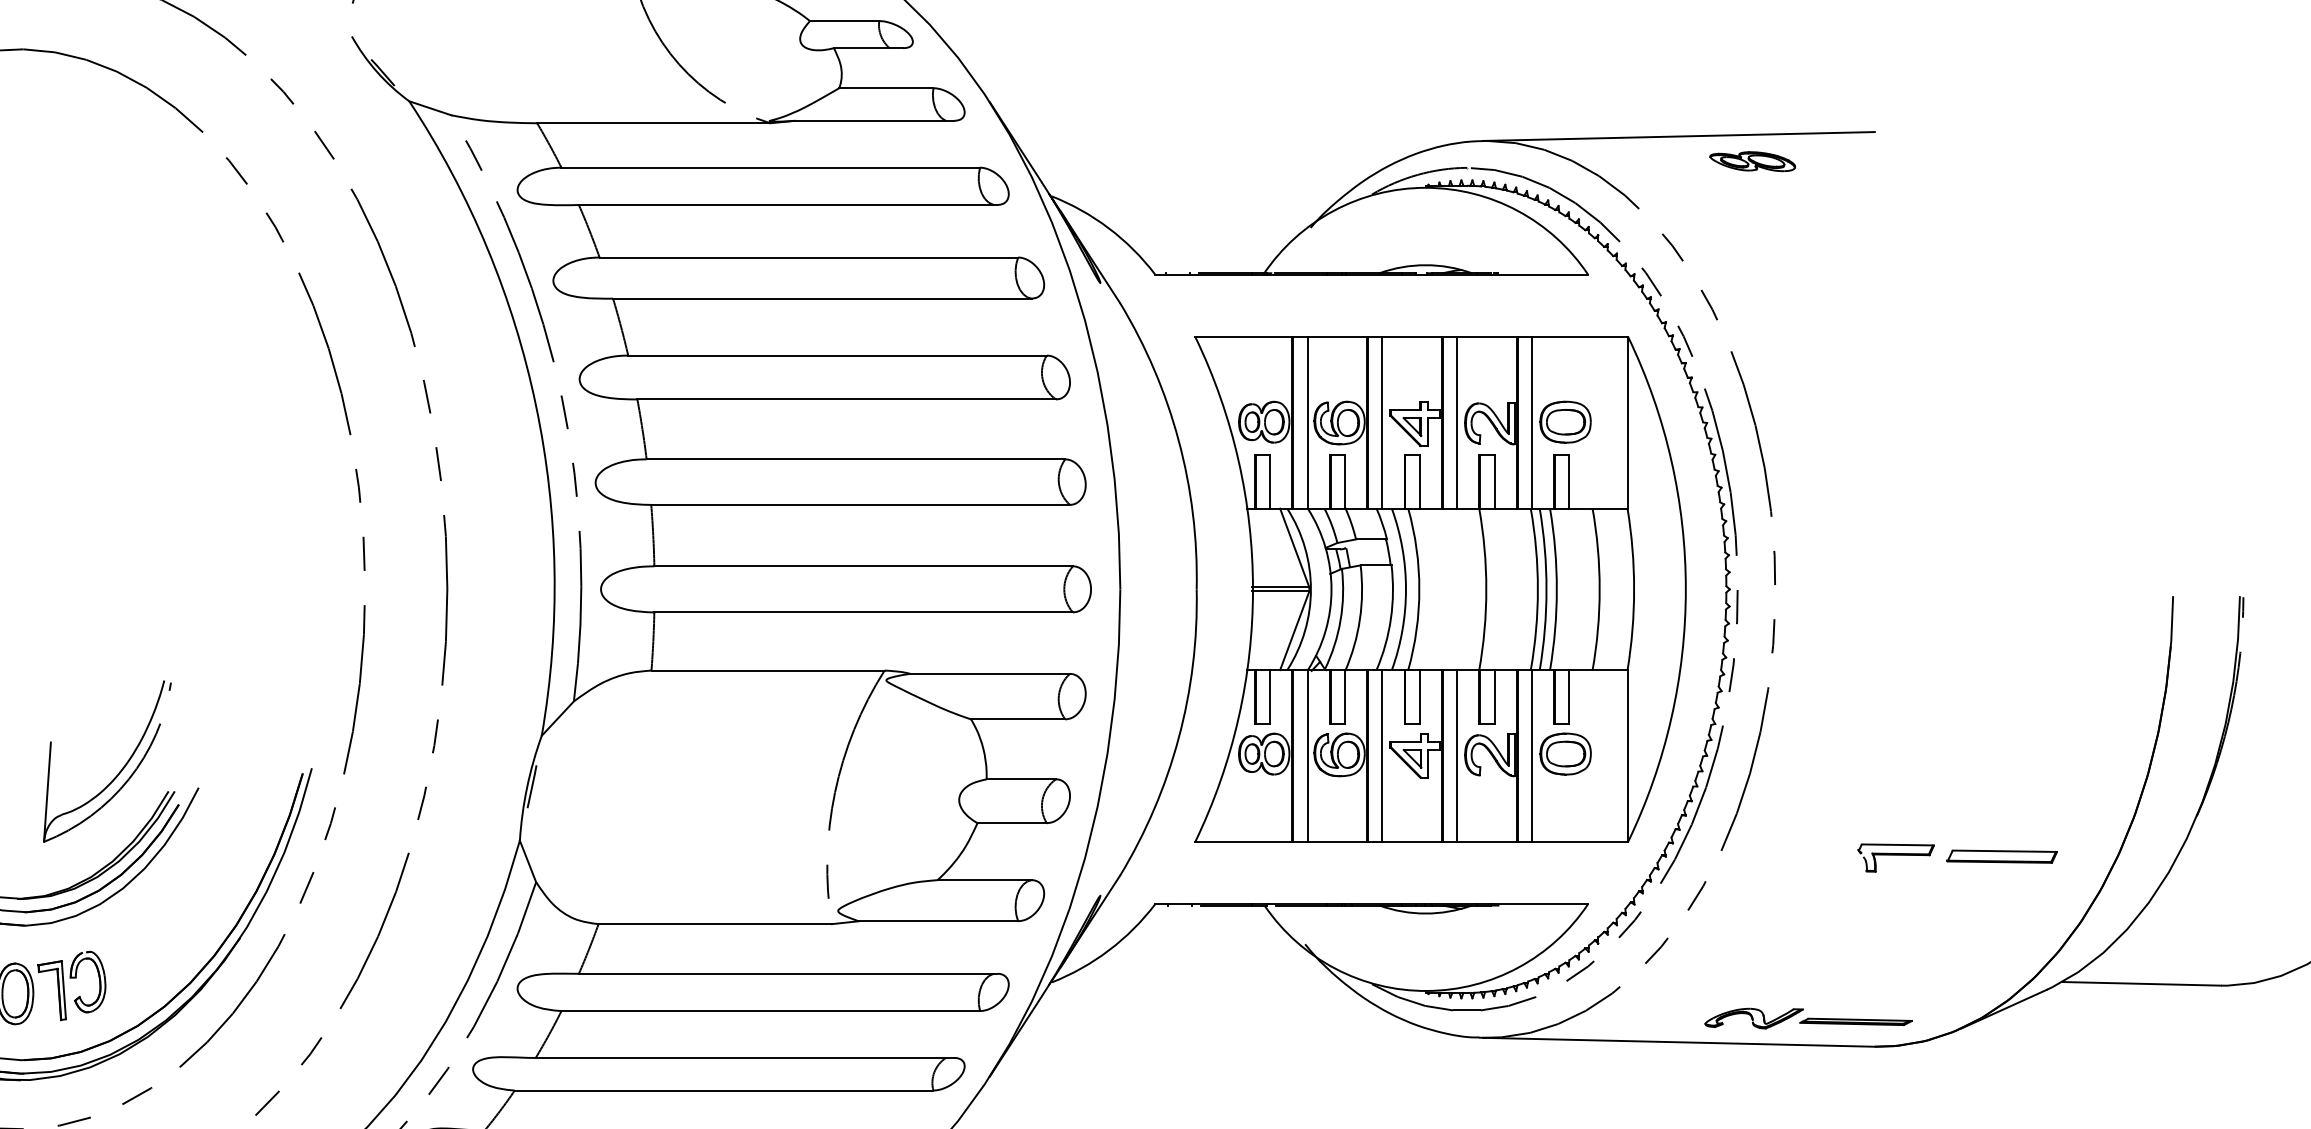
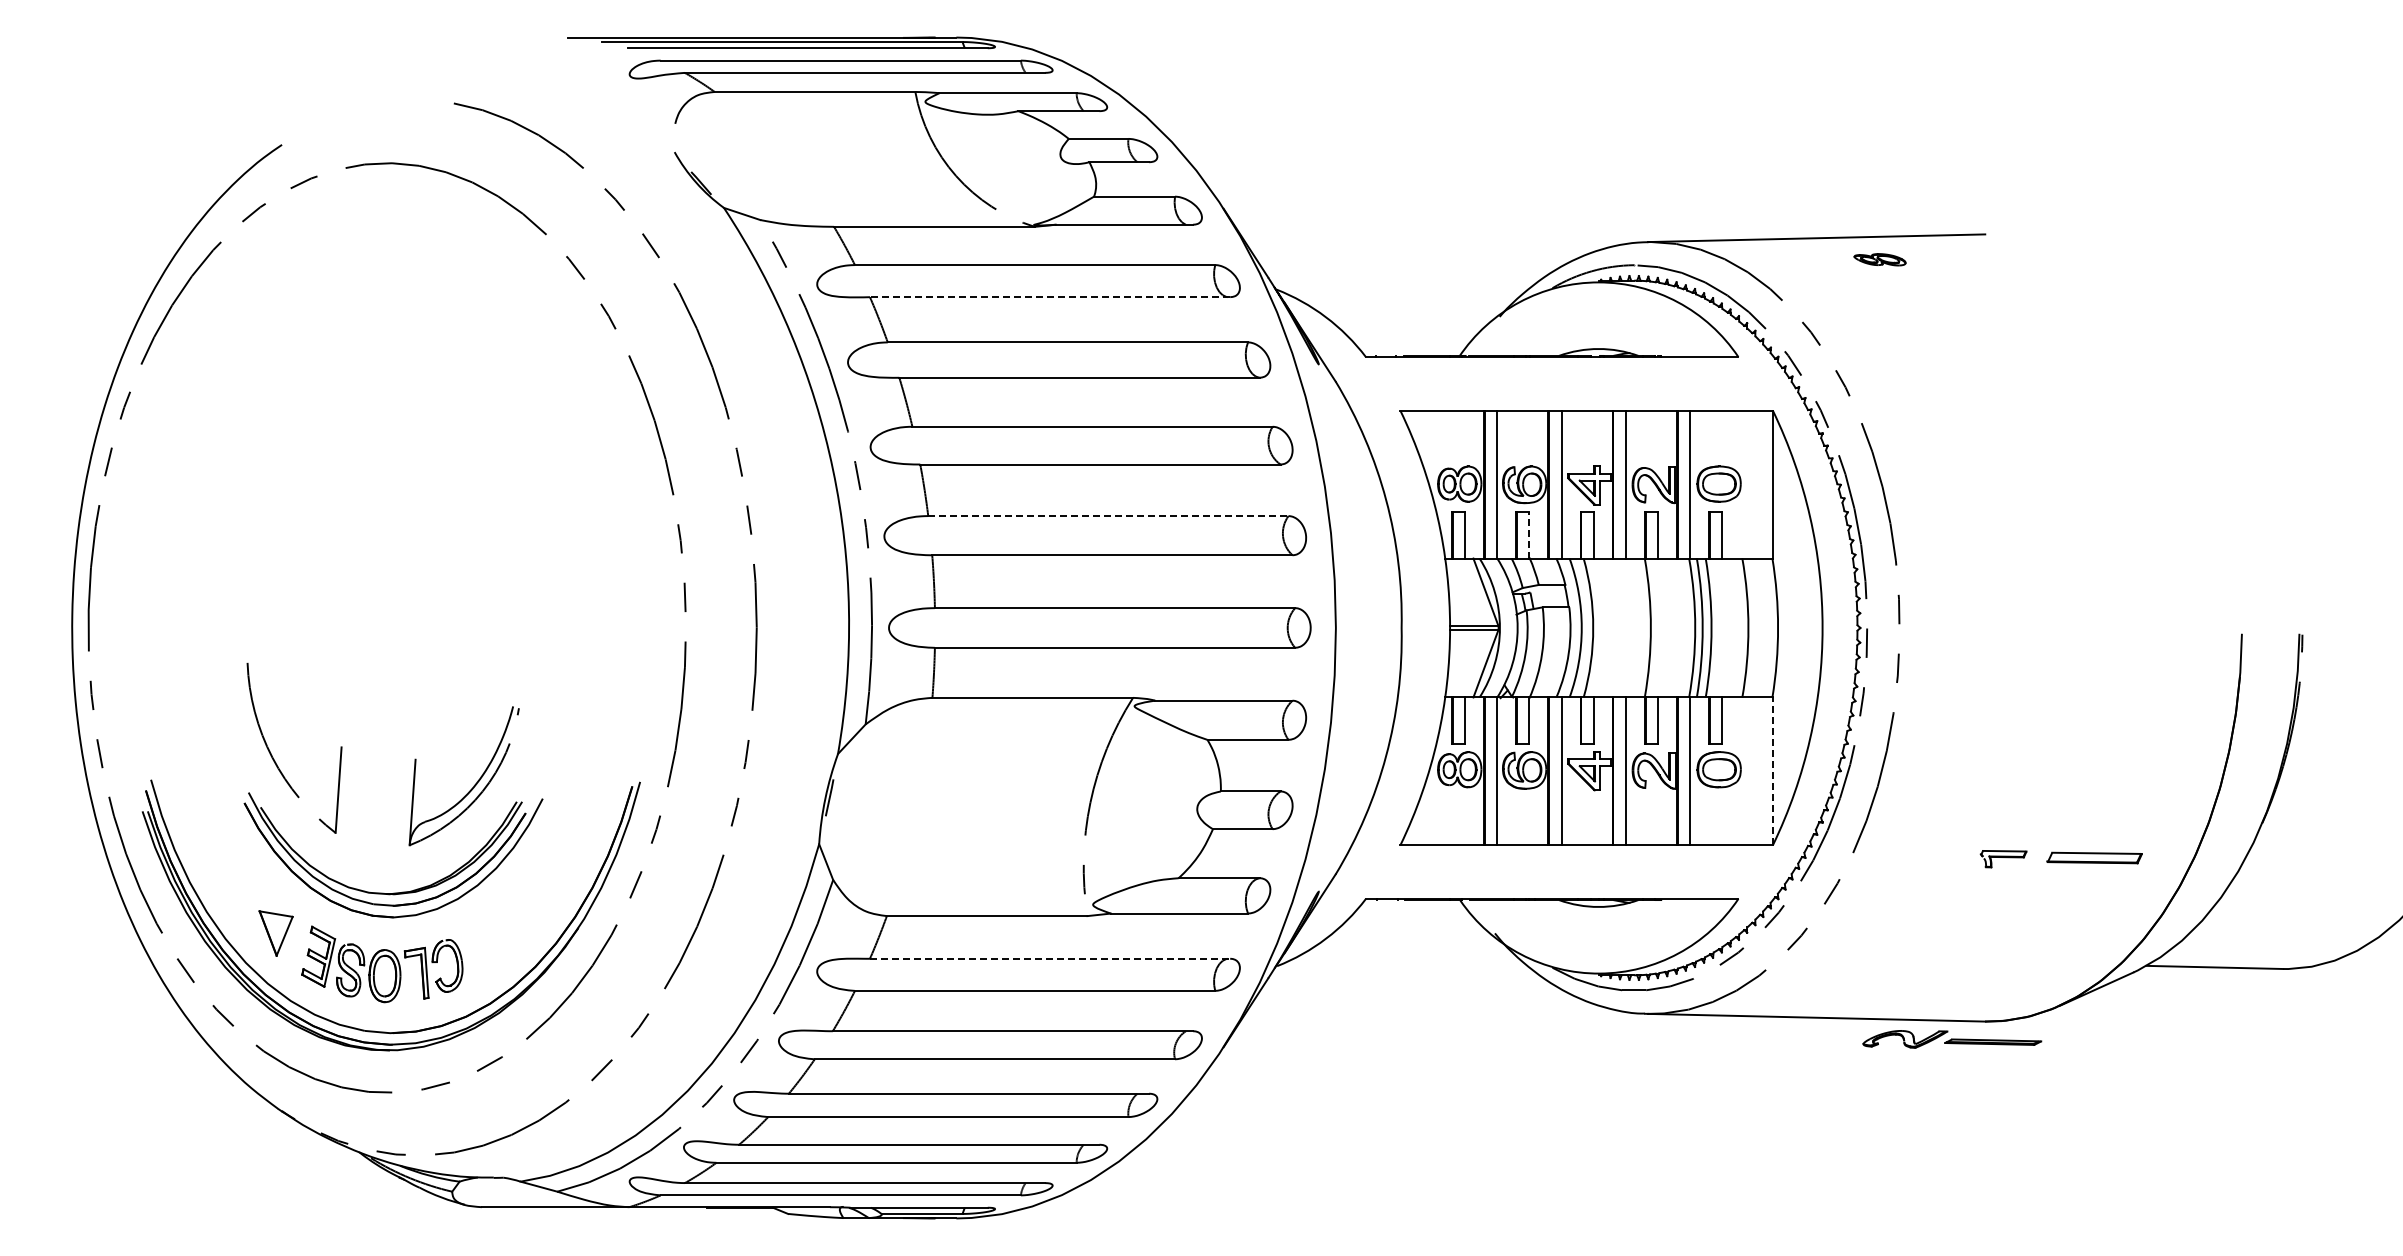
part: (1751, 161) -> (1879, 259), size x0.7
line: (787, 205) -> (1049, 297), solid -> dashed
line: (856, 459) -> (1108, 516), solid -> dashed
line: (1345, 480) -> (1529, 534), solid -> dashed
line: (1627, 756) -> (1772, 771), solid -> dashed
part: (1896, 857) -> (2003, 858), size x0.7
line: (788, 973) -> (1050, 958), solid -> dashed
part: (1808, 1018) -> (1952, 1039), moved

